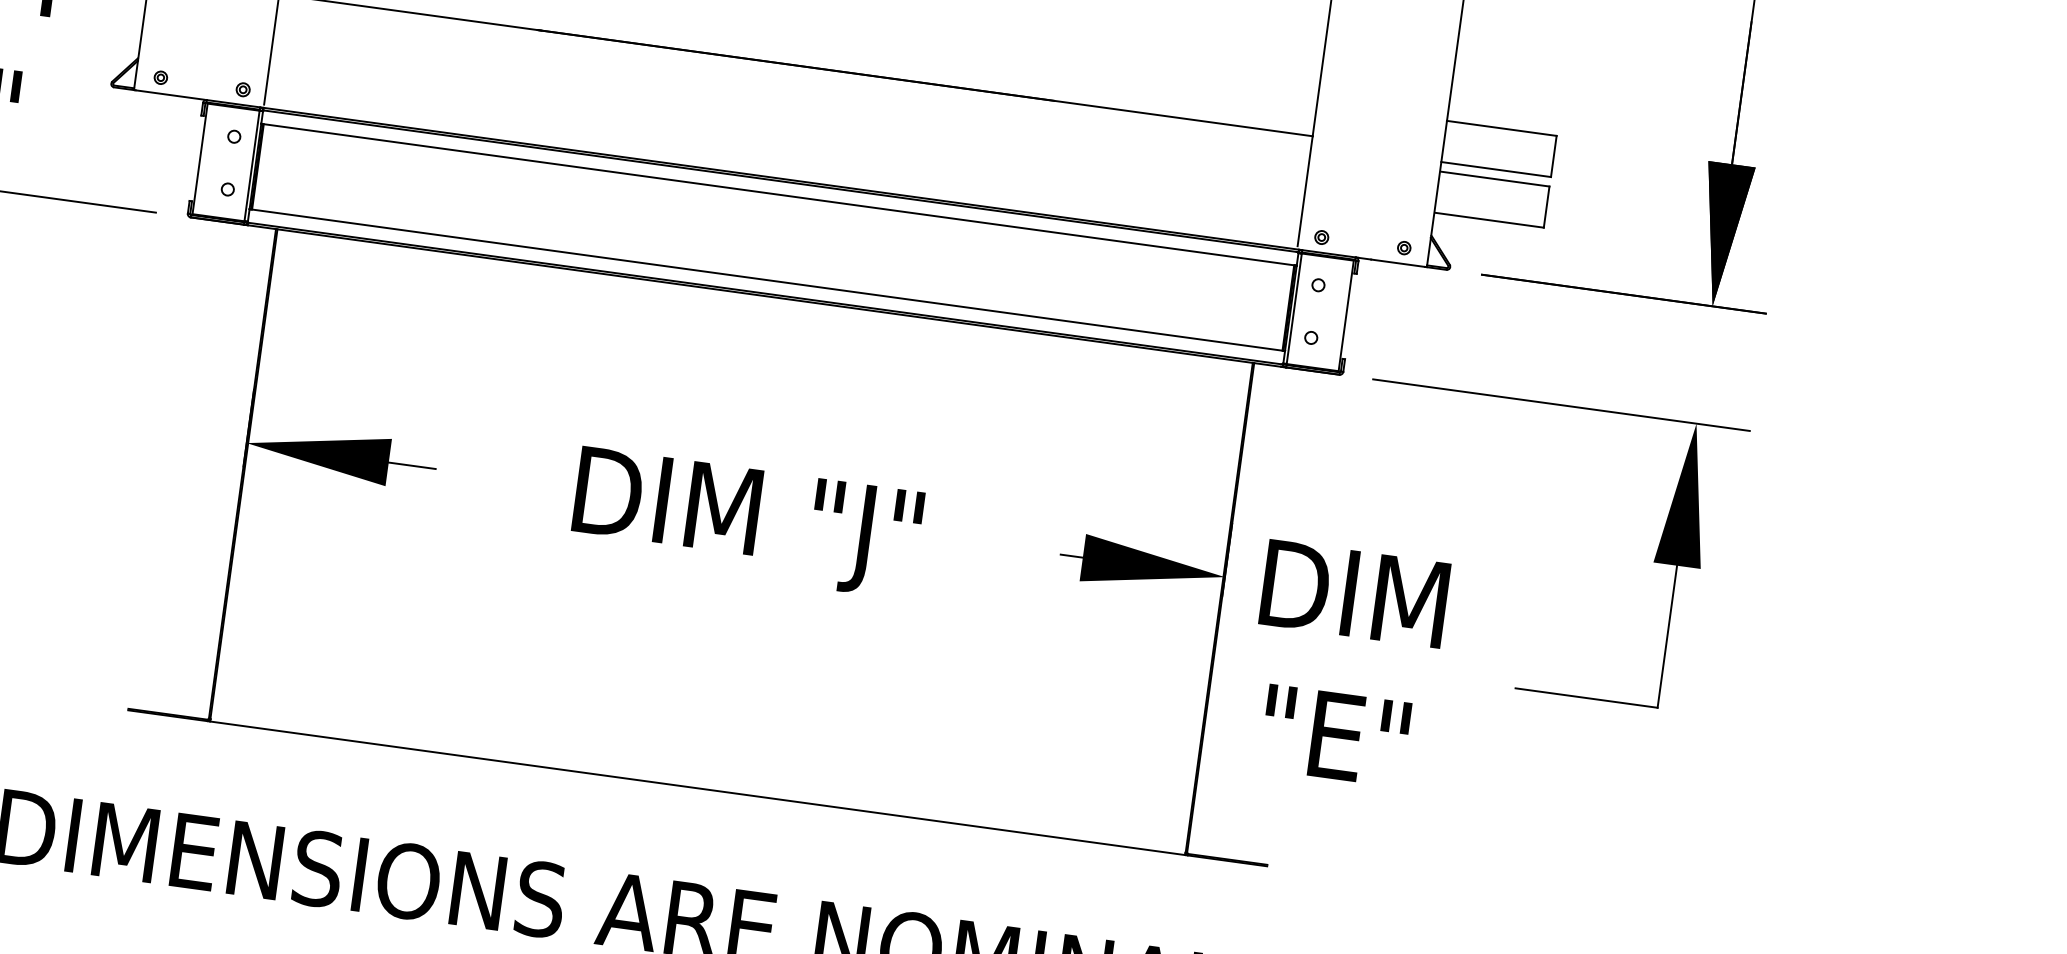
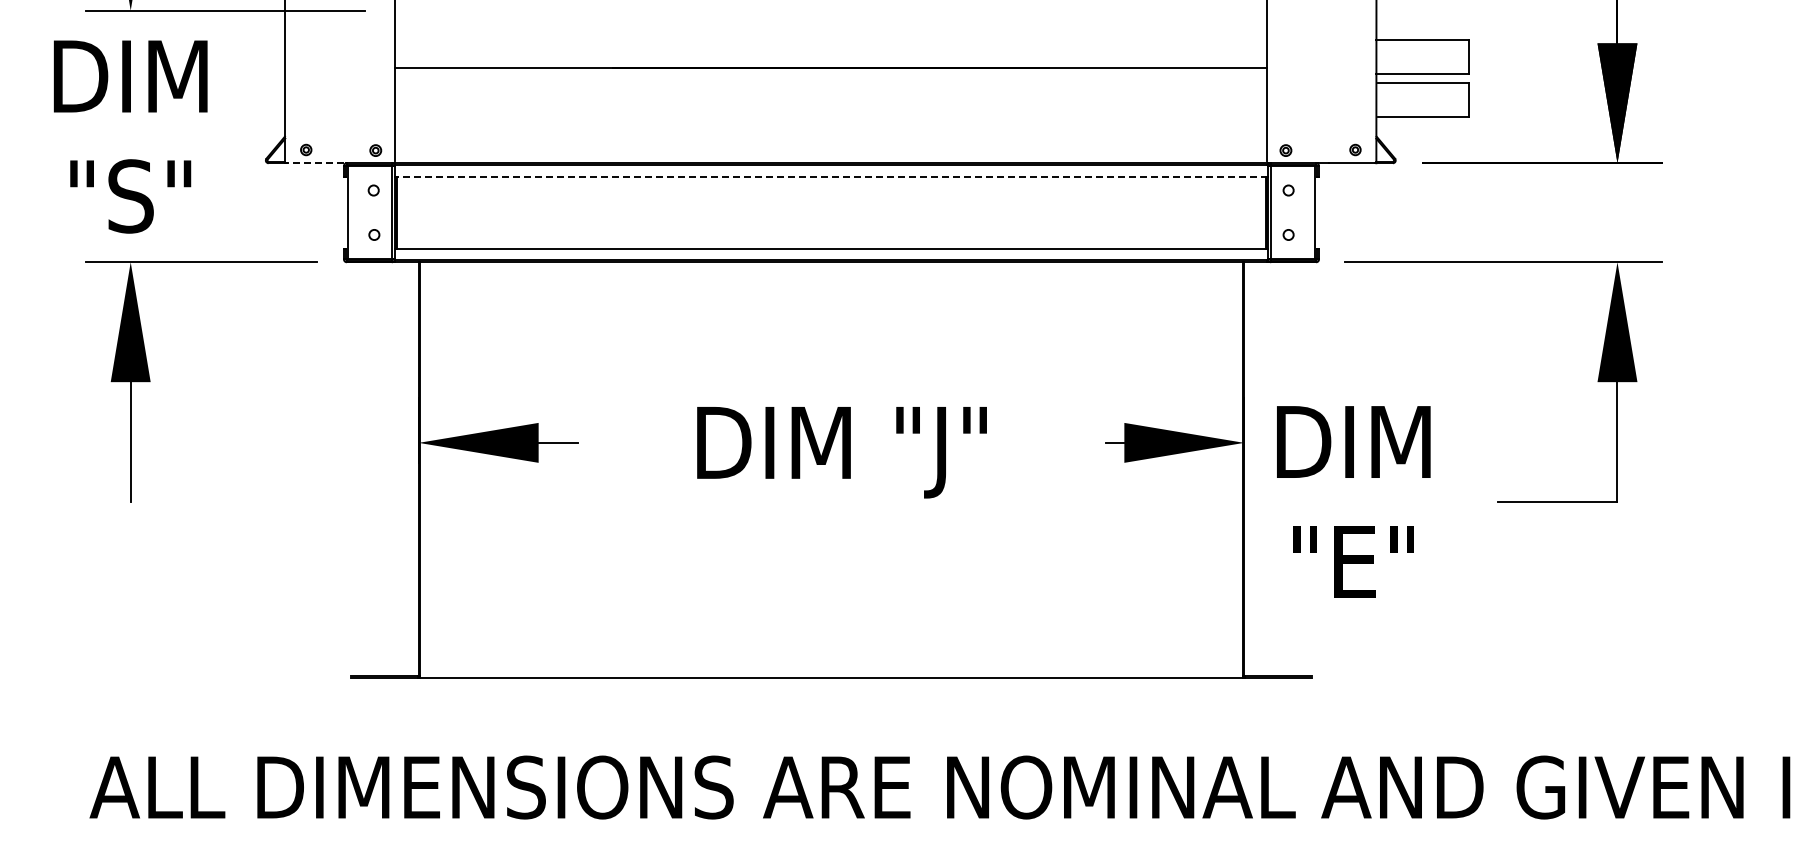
line: (168, 95) -> (314, 163), solid -> dashed
line: (779, 194) -> (831, 176), solid -> dashed

